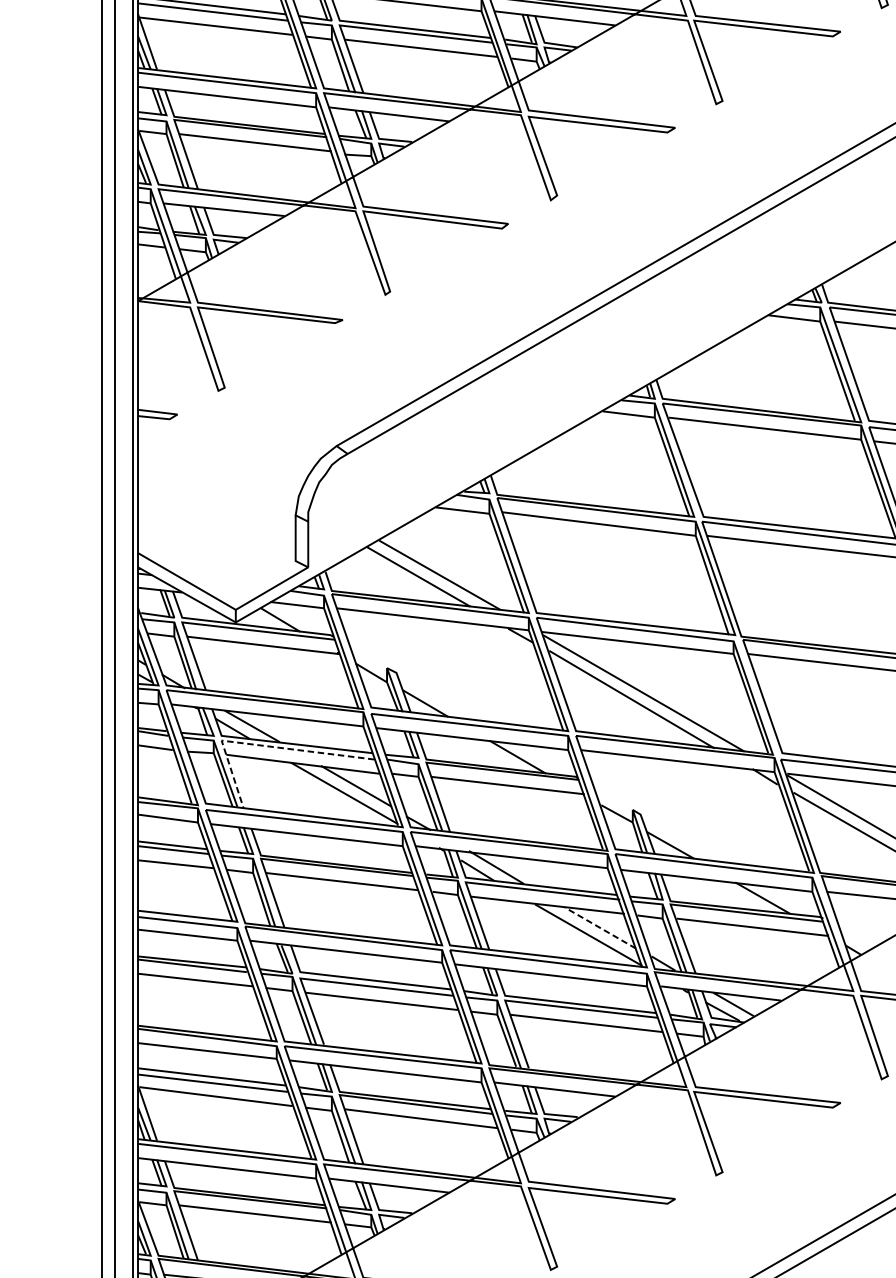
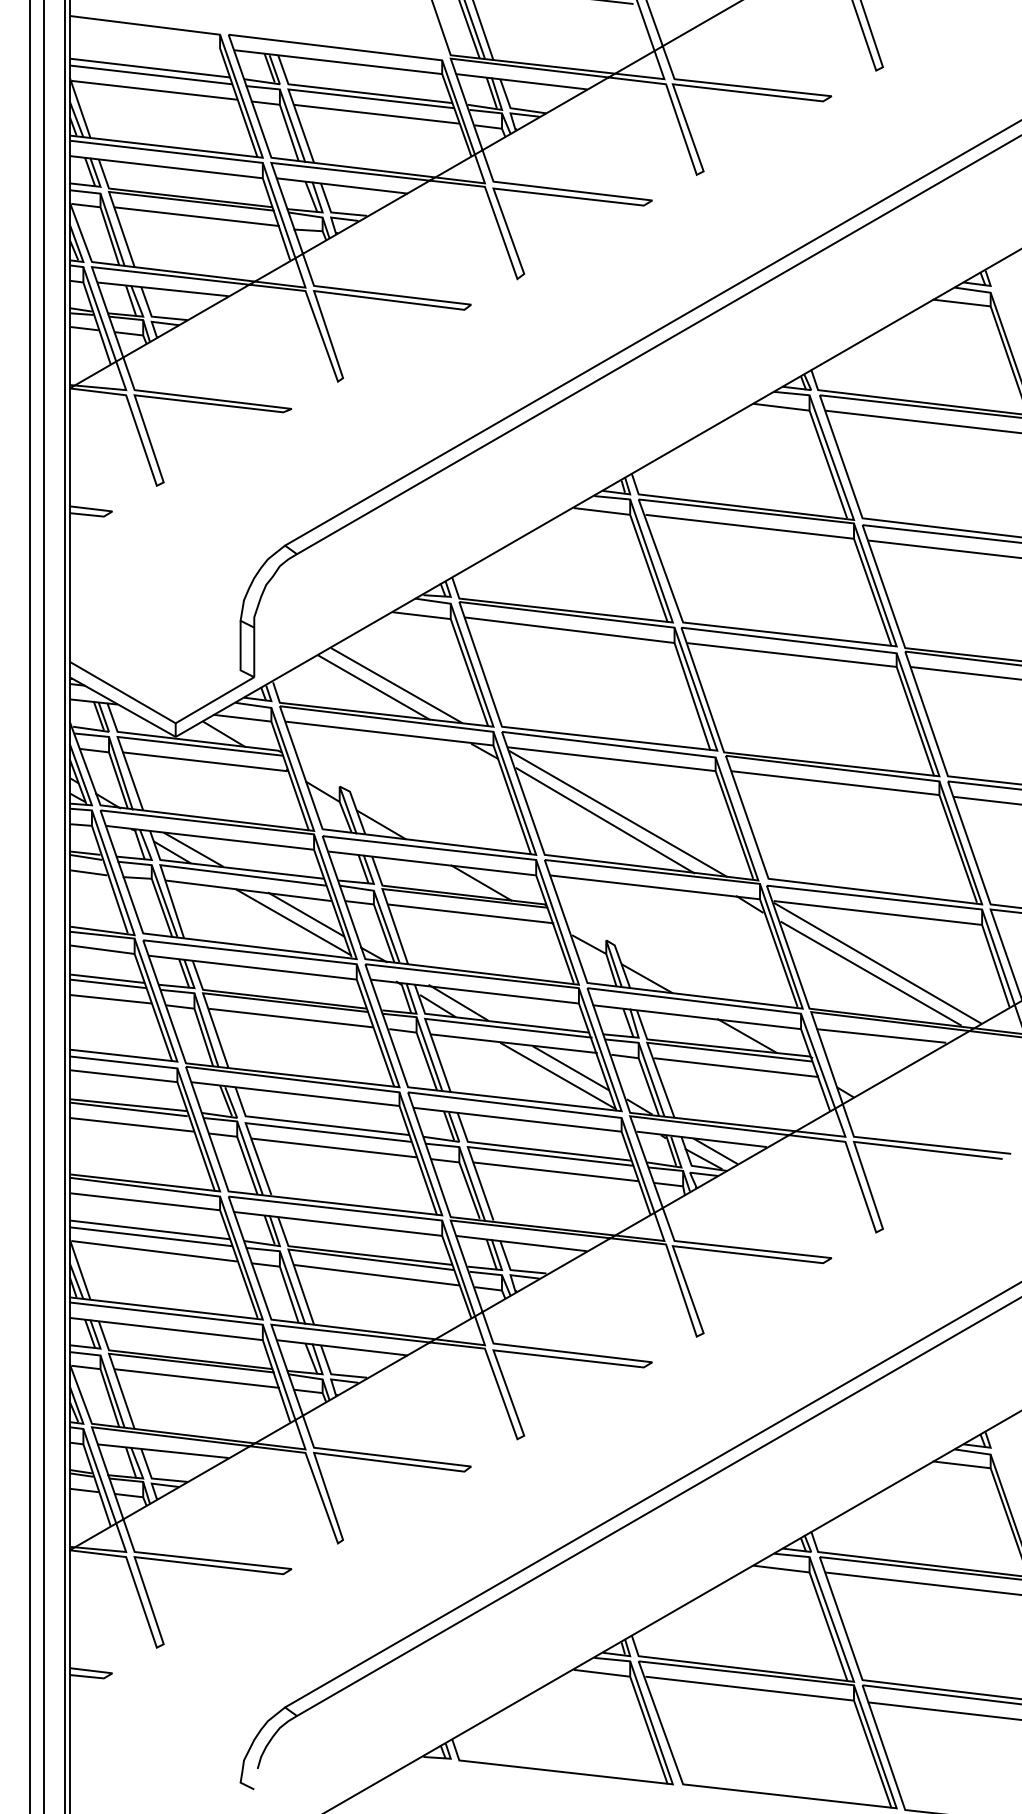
line: (262, 745) -> (204, 870), dashed -> solid
line: (599, 928) -> (570, 1068), dashed -> solid

